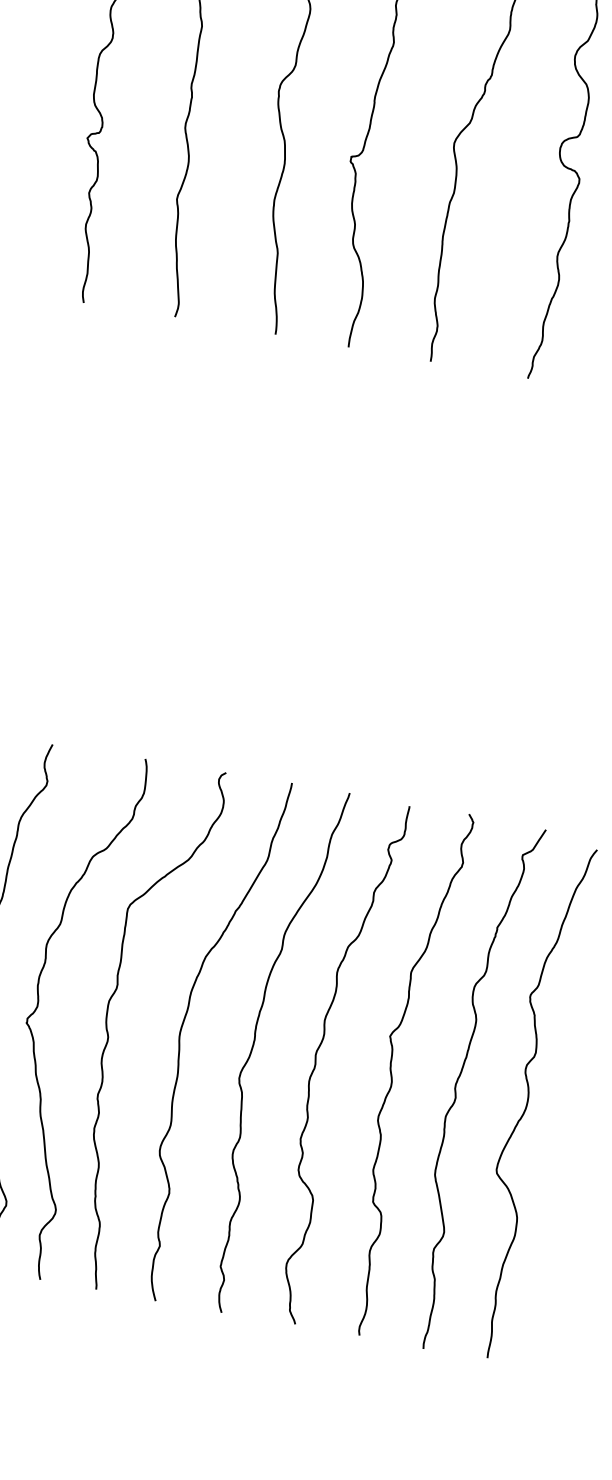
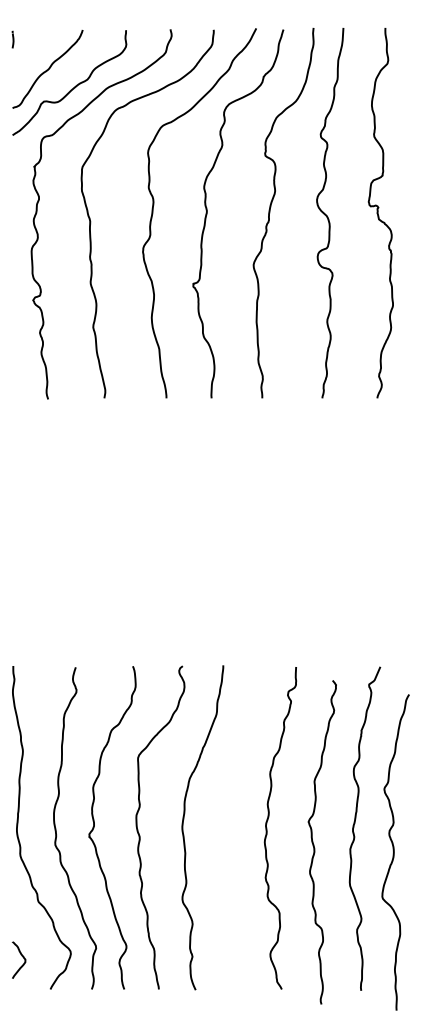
curve: (254, 1046) -> (228, 827), removed
curve: (393, 1074) -> (314, 844), moved
curve: (528, 1101) -> (394, 852), moved

